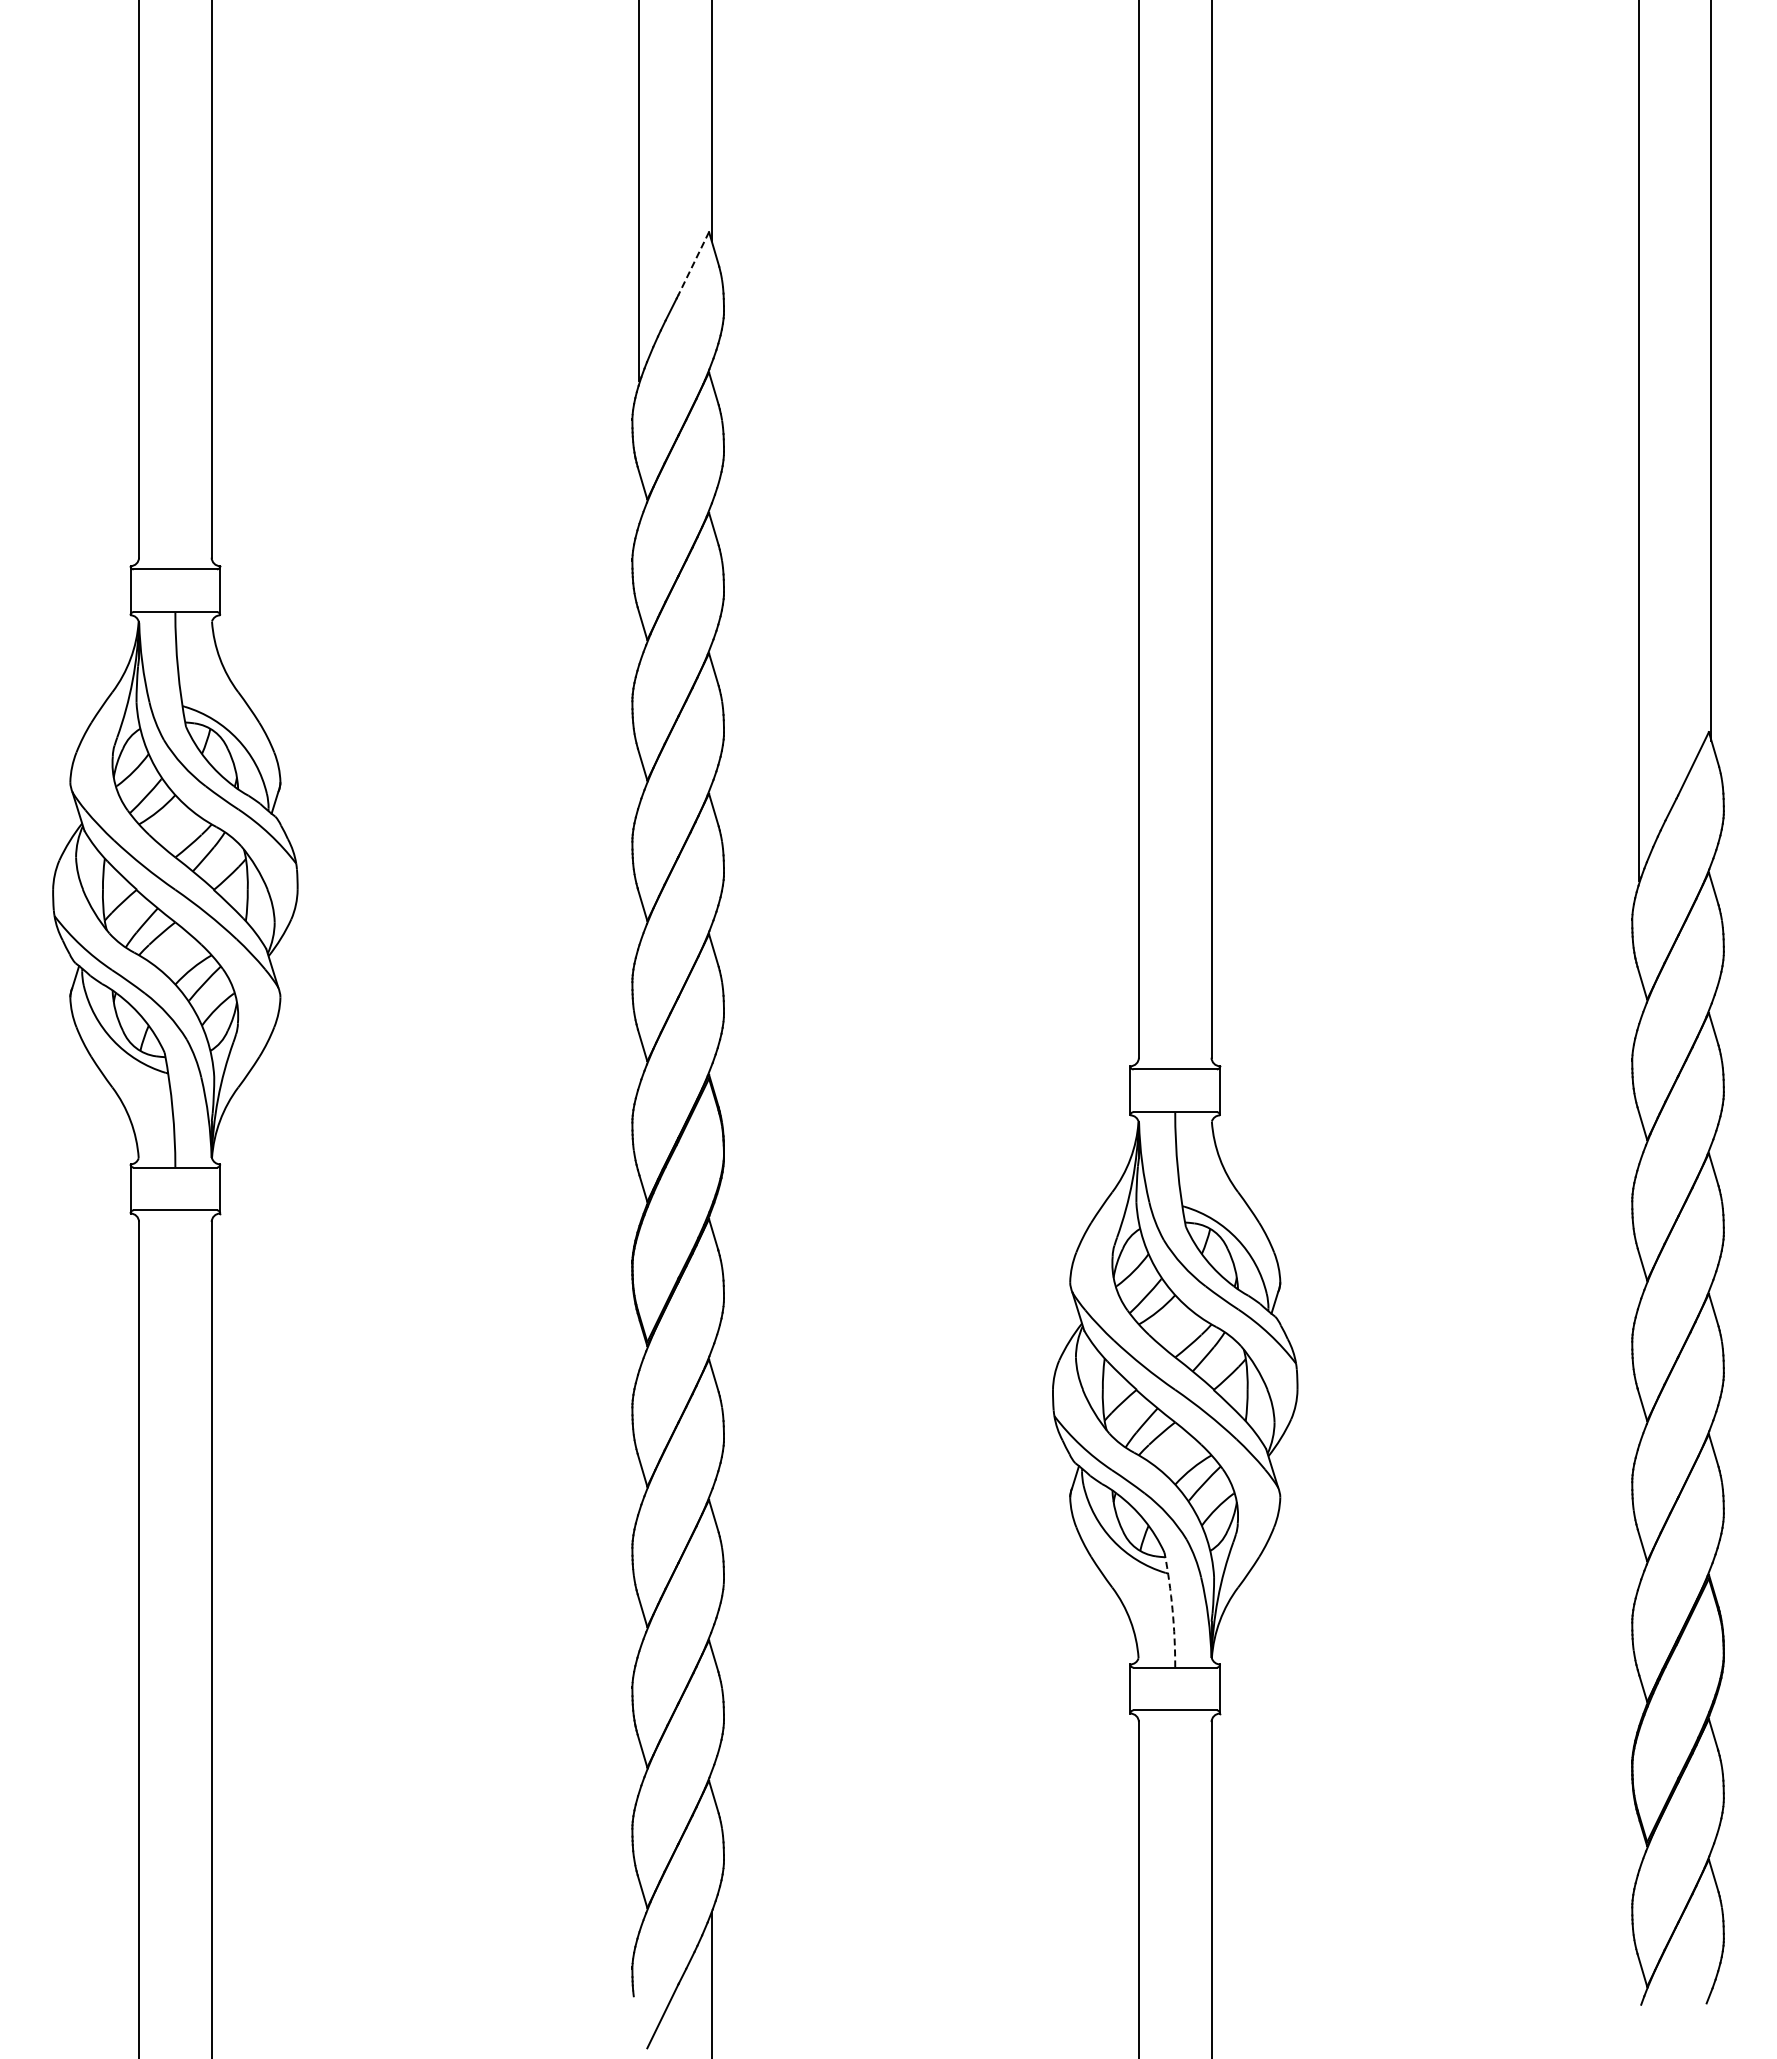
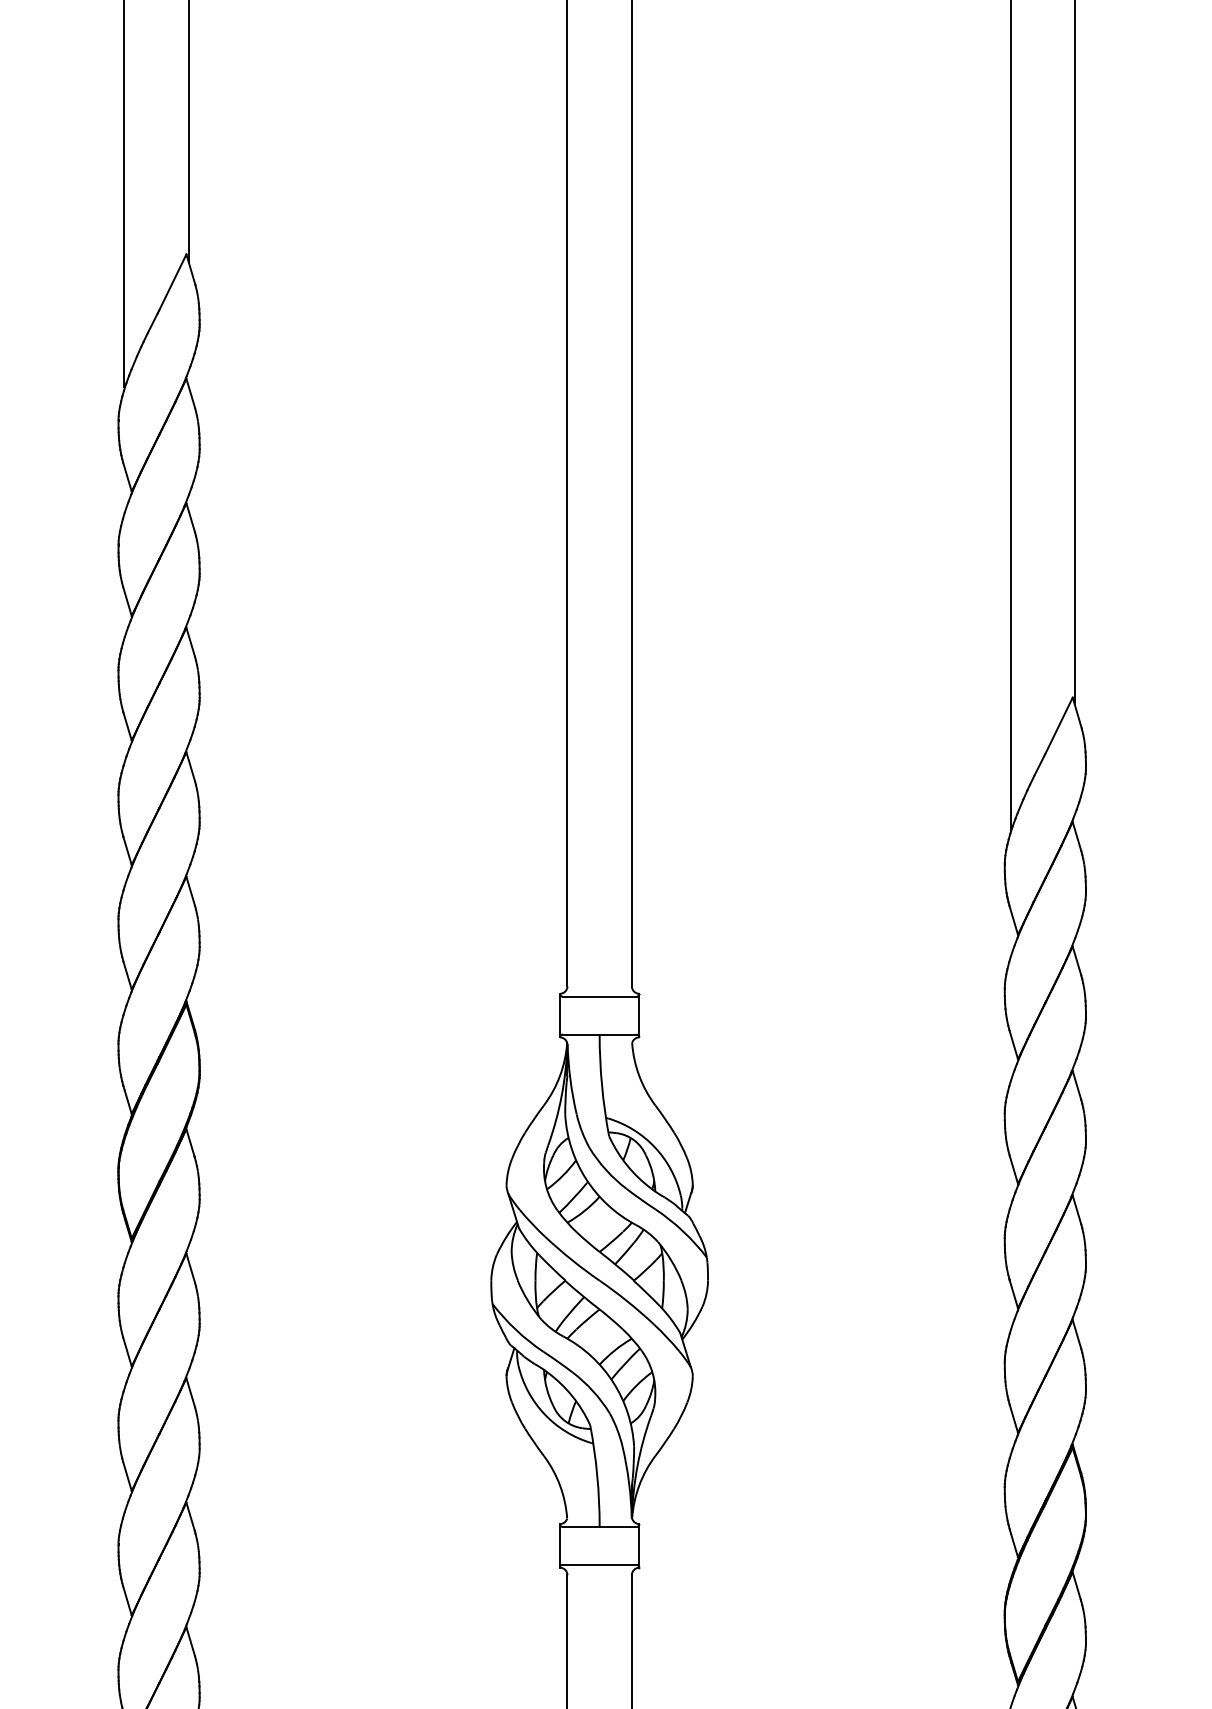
line: (693, 264) -> (172, 283), dashed -> solid
arc: (1172, 1609) -> (597, 1475), dashed -> solid

